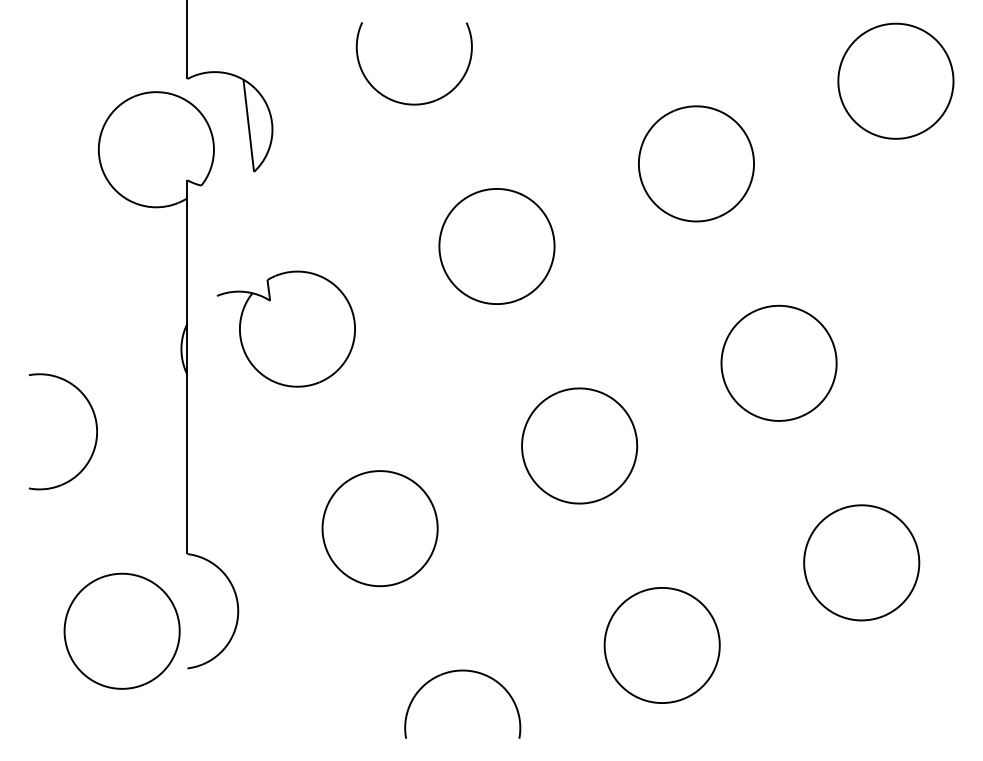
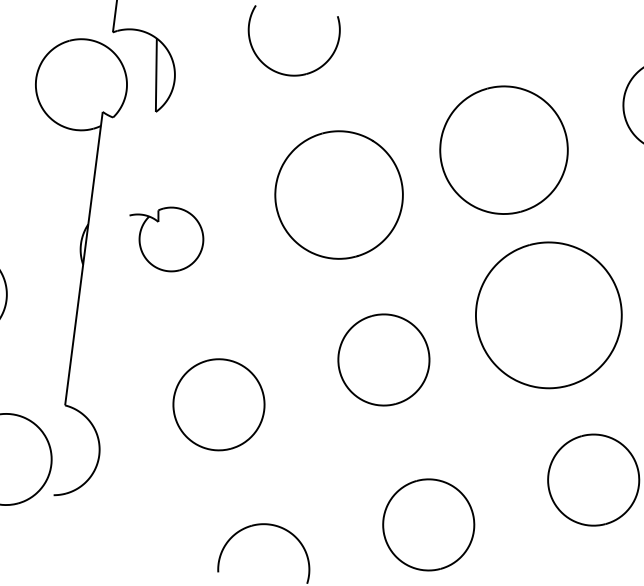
part: (696, 163) -> (504, 149), size x1.4
part: (496, 246) -> (338, 194), size x1.4
part: (285, 328) -> (164, 238), size x0.7
part: (778, 362) -> (548, 314), size x1.6

